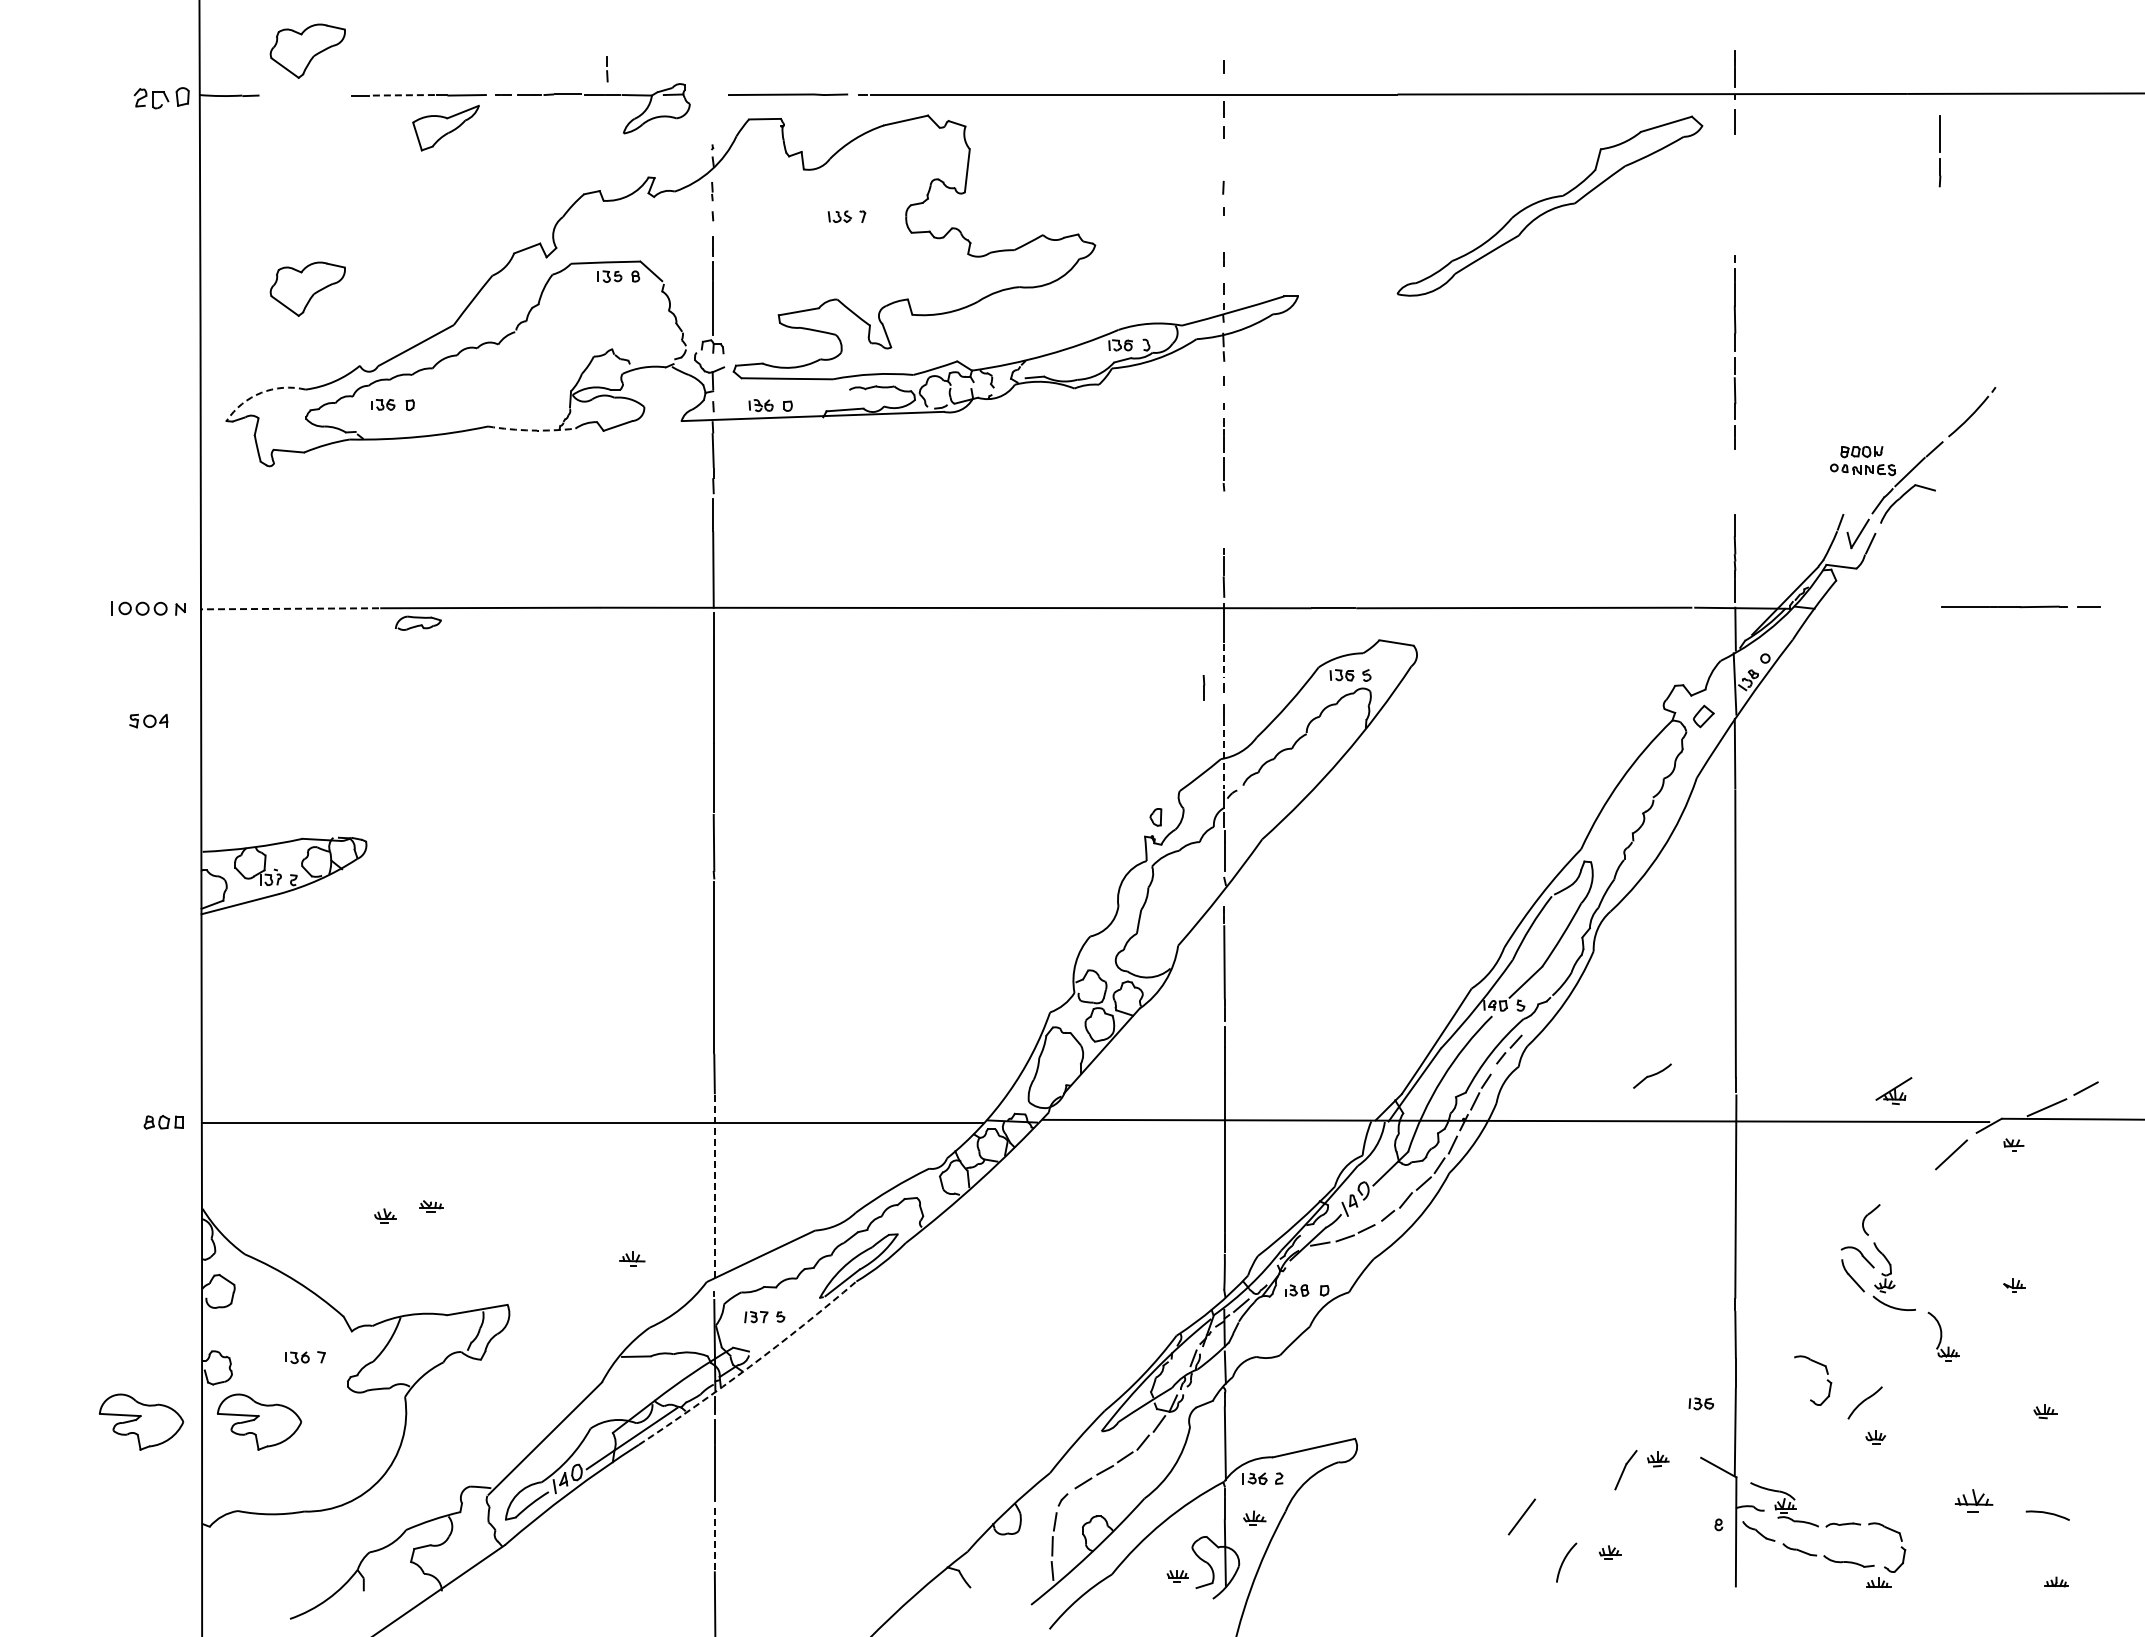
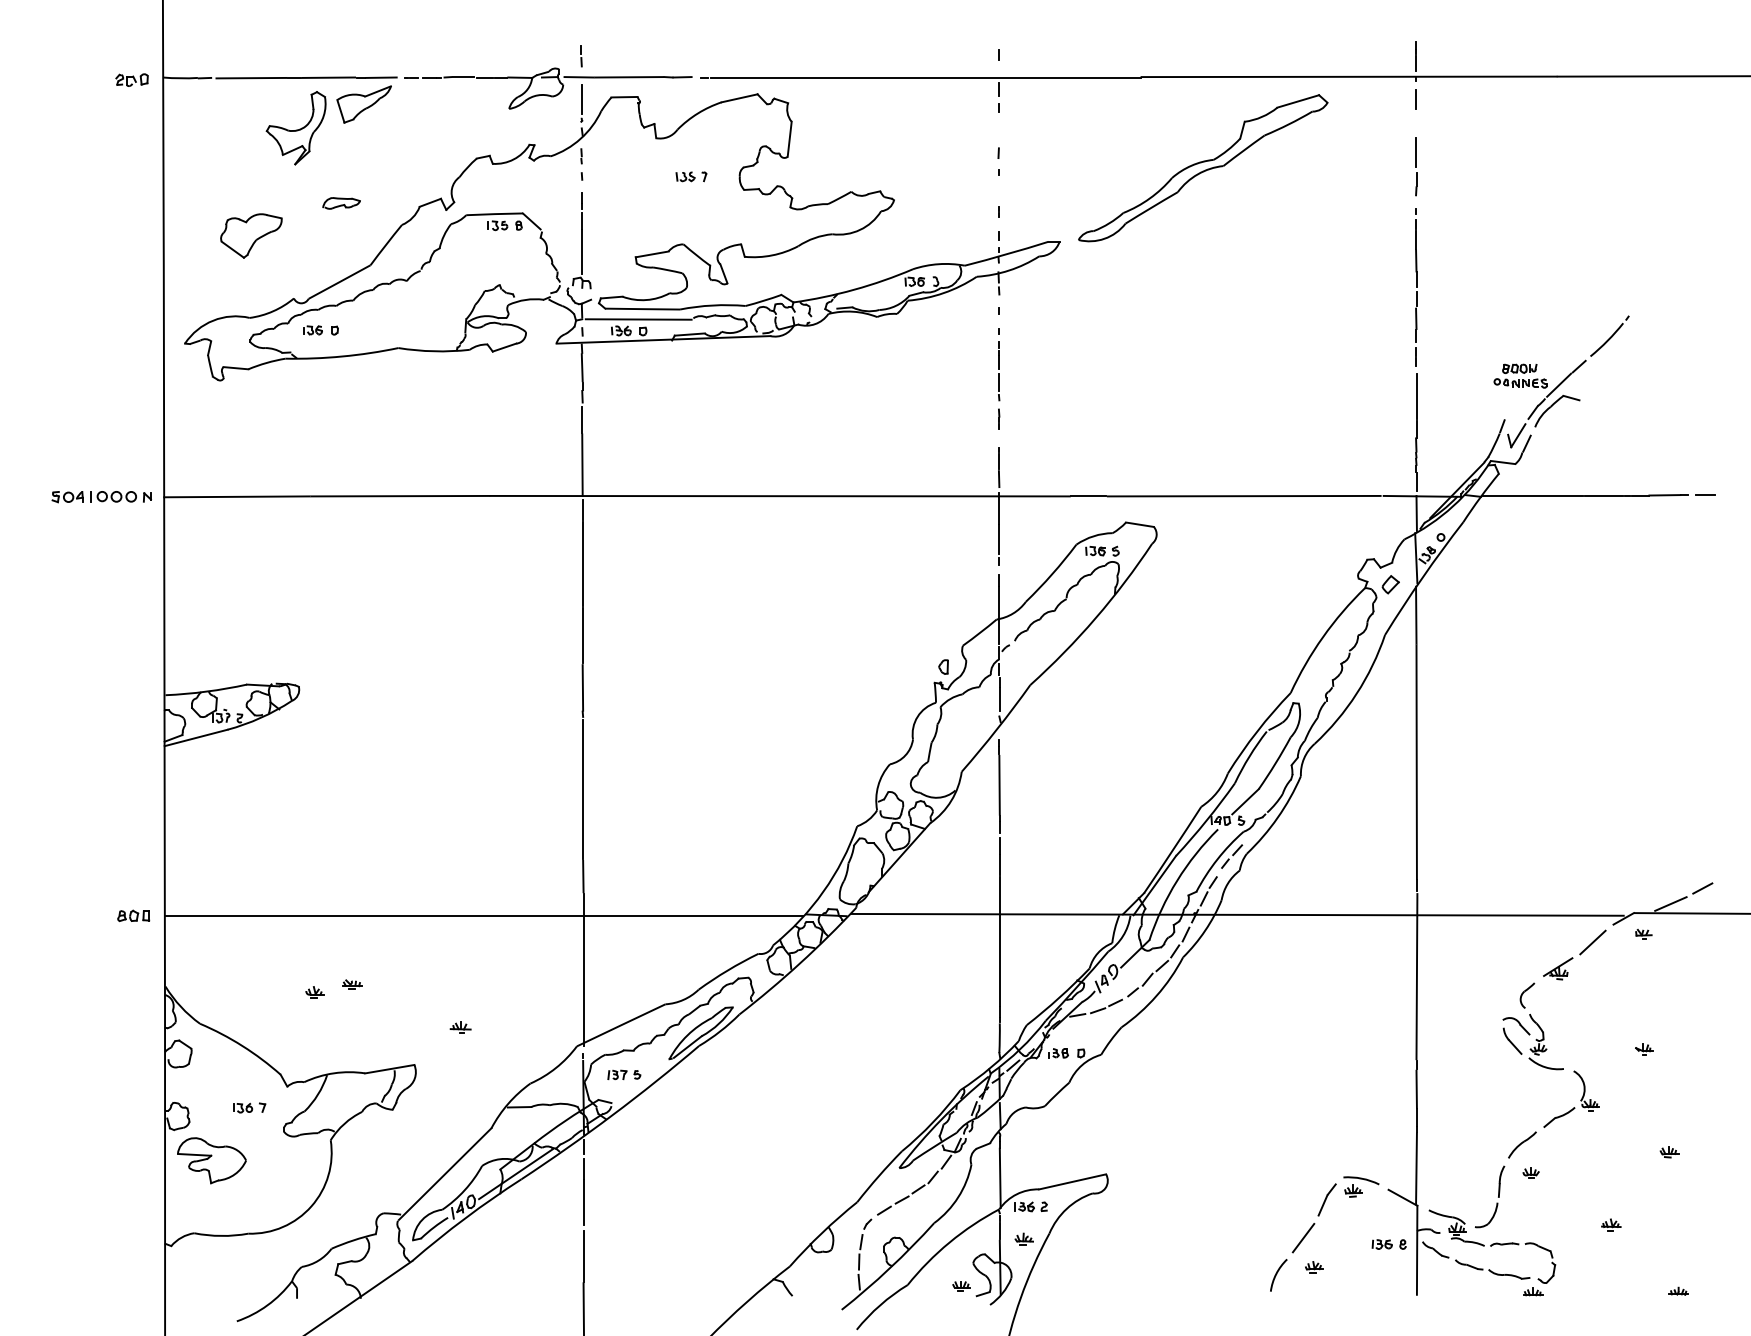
part: (307, 50) -> (251, 41), removed
line: (607, 70) -> (581, 57), moved
line: (708, 94) -> (578, 77), added
line: (307, 95) -> (251, 77), added
line: (402, 95) -> (328, 77), dashed -> solid
part: (161, 98) -> (131, 80), size x0.71
line: (712, 121) -> (581, 99), added
part: (1939, 151) -> (1415, 166), moved
part: (362, 156) -> (295, 127), added
part: (1549, 205) -> (1202, 167), moved
line: (782, 391) -> (638, 319), added
arc: (261, 392) -> (213, 320), dashed -> solid
arc: (531, 430) -> (433, 351), dashed -> solid
line: (1735, 485) -> (1416, 396), added
line: (1877, 607) -> (1532, 495), added
line: (290, 608) -> (237, 496), dashed -> solid
part: (418, 622) -> (341, 202), moved
line: (1224, 661) -> (999, 539), dashed -> solid
part: (1203, 687) -> (998, 419), moved
part: (148, 720) -> (67, 496), moved
line: (1224, 754) -> (999, 615), dashed -> solid
part: (1652, 1075) -> (1559, 1116), moved
part: (1893, 1091) -> (1557, 969), moved
line: (714, 1189) -> (583, 970), dashed -> solid
part: (632, 1258) -> (460, 1027), moved
arc: (750, 1366) -> (612, 1115), dashed -> solid
part: (1826, 1380) -> (1490, 1126), removed
part: (1701, 1403) -> (1382, 1244), moved
part: (141, 1421) -> (115, 1160), removed
part: (1835, 1466) -> (1498, 1196), added
part: (1973, 1500) -> (1610, 1224), size x0.62
arc: (2048, 1514) -> (1361, 1179), moved
line: (1521, 1516) -> (1303, 1237), moved
line: (714, 1540) -> (583, 1257), dashed -> solid

